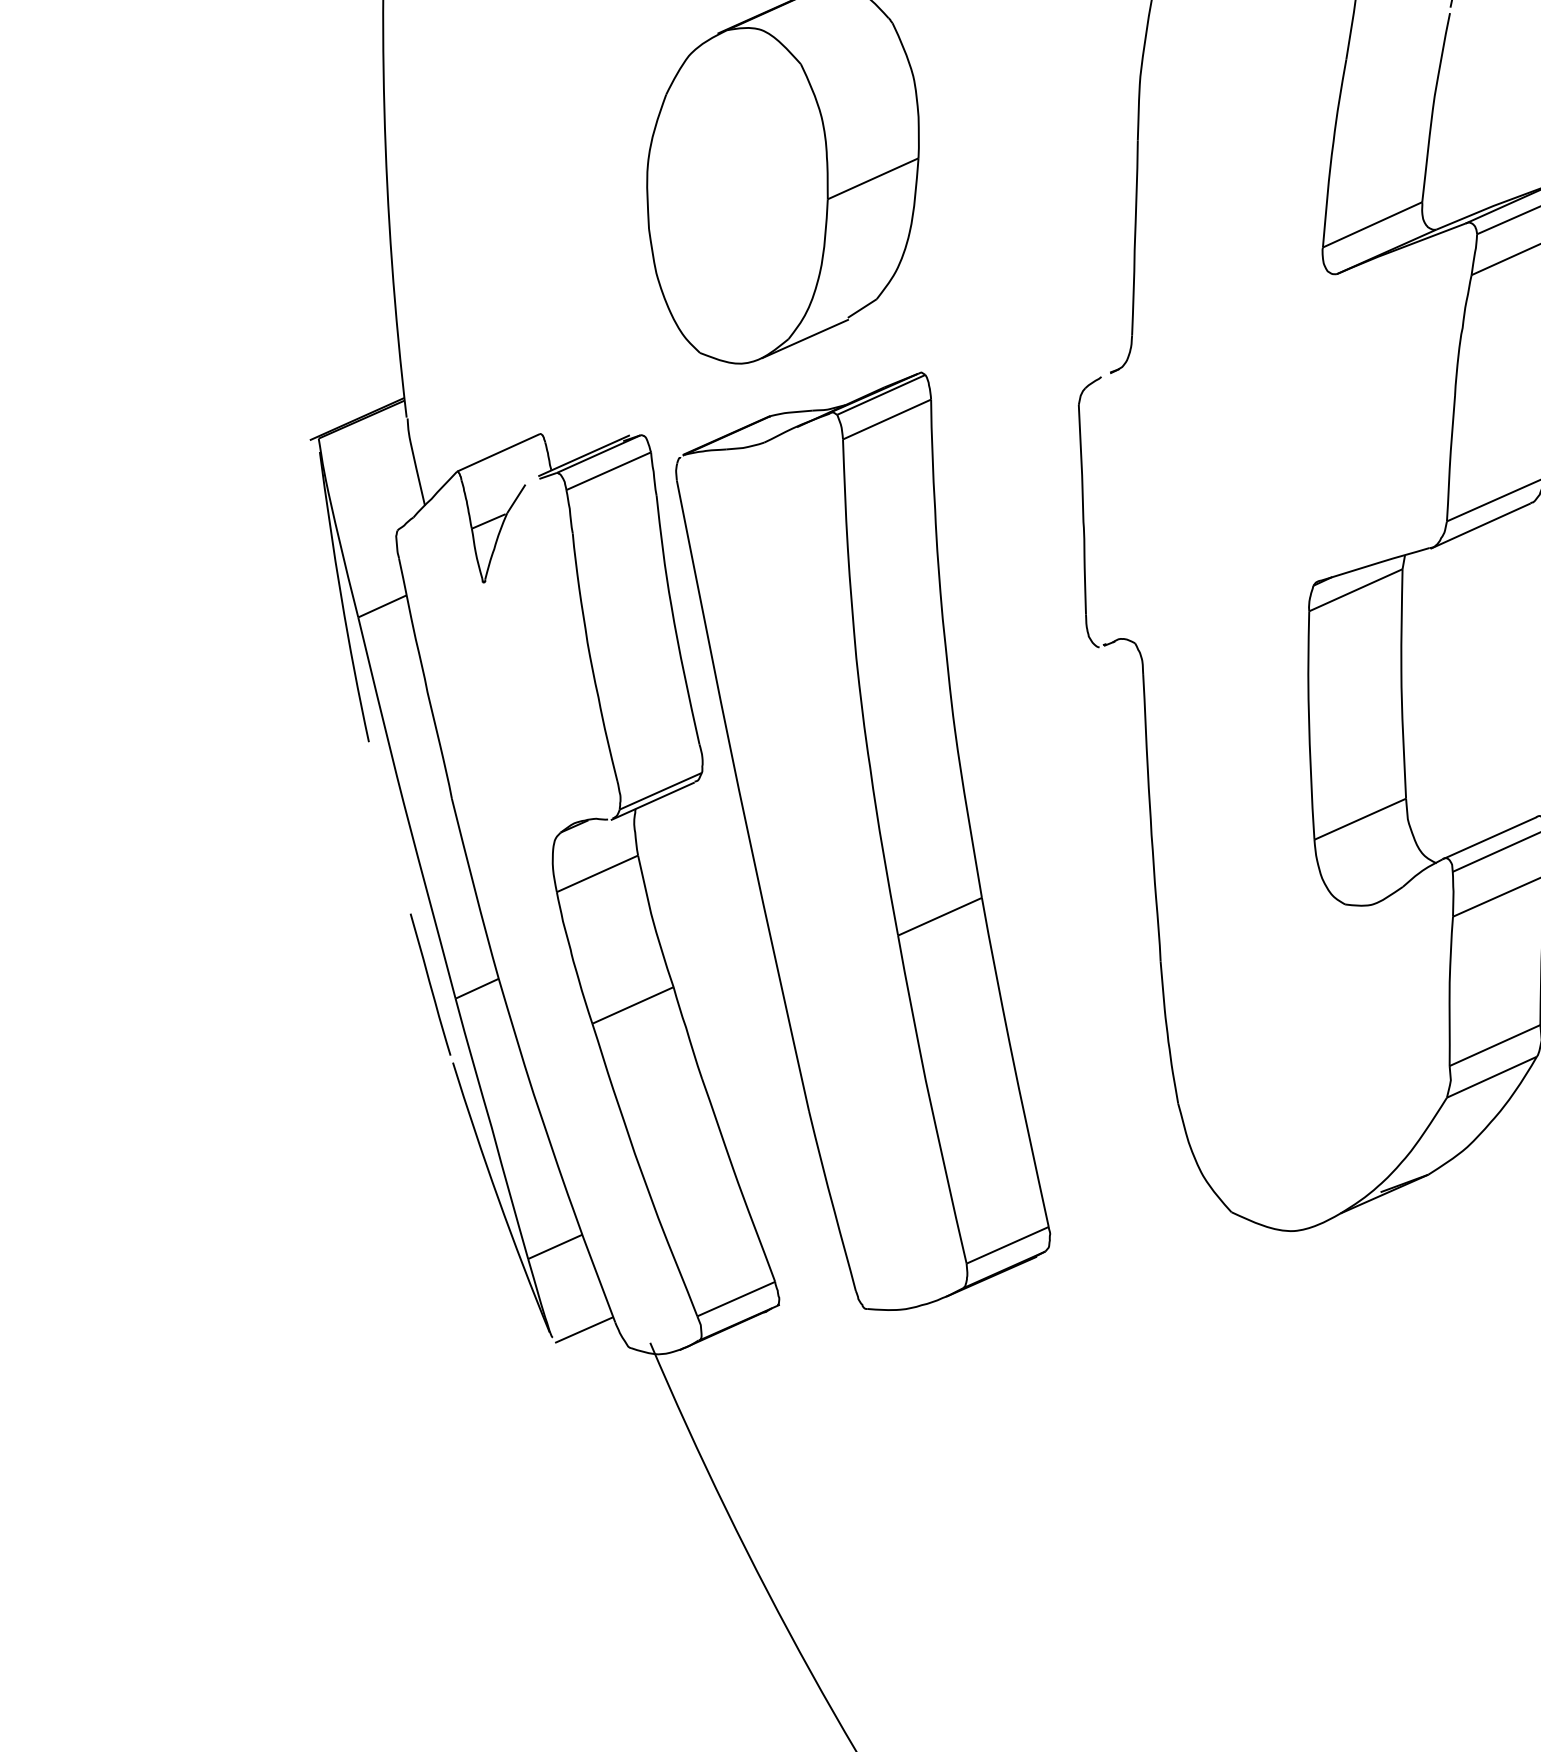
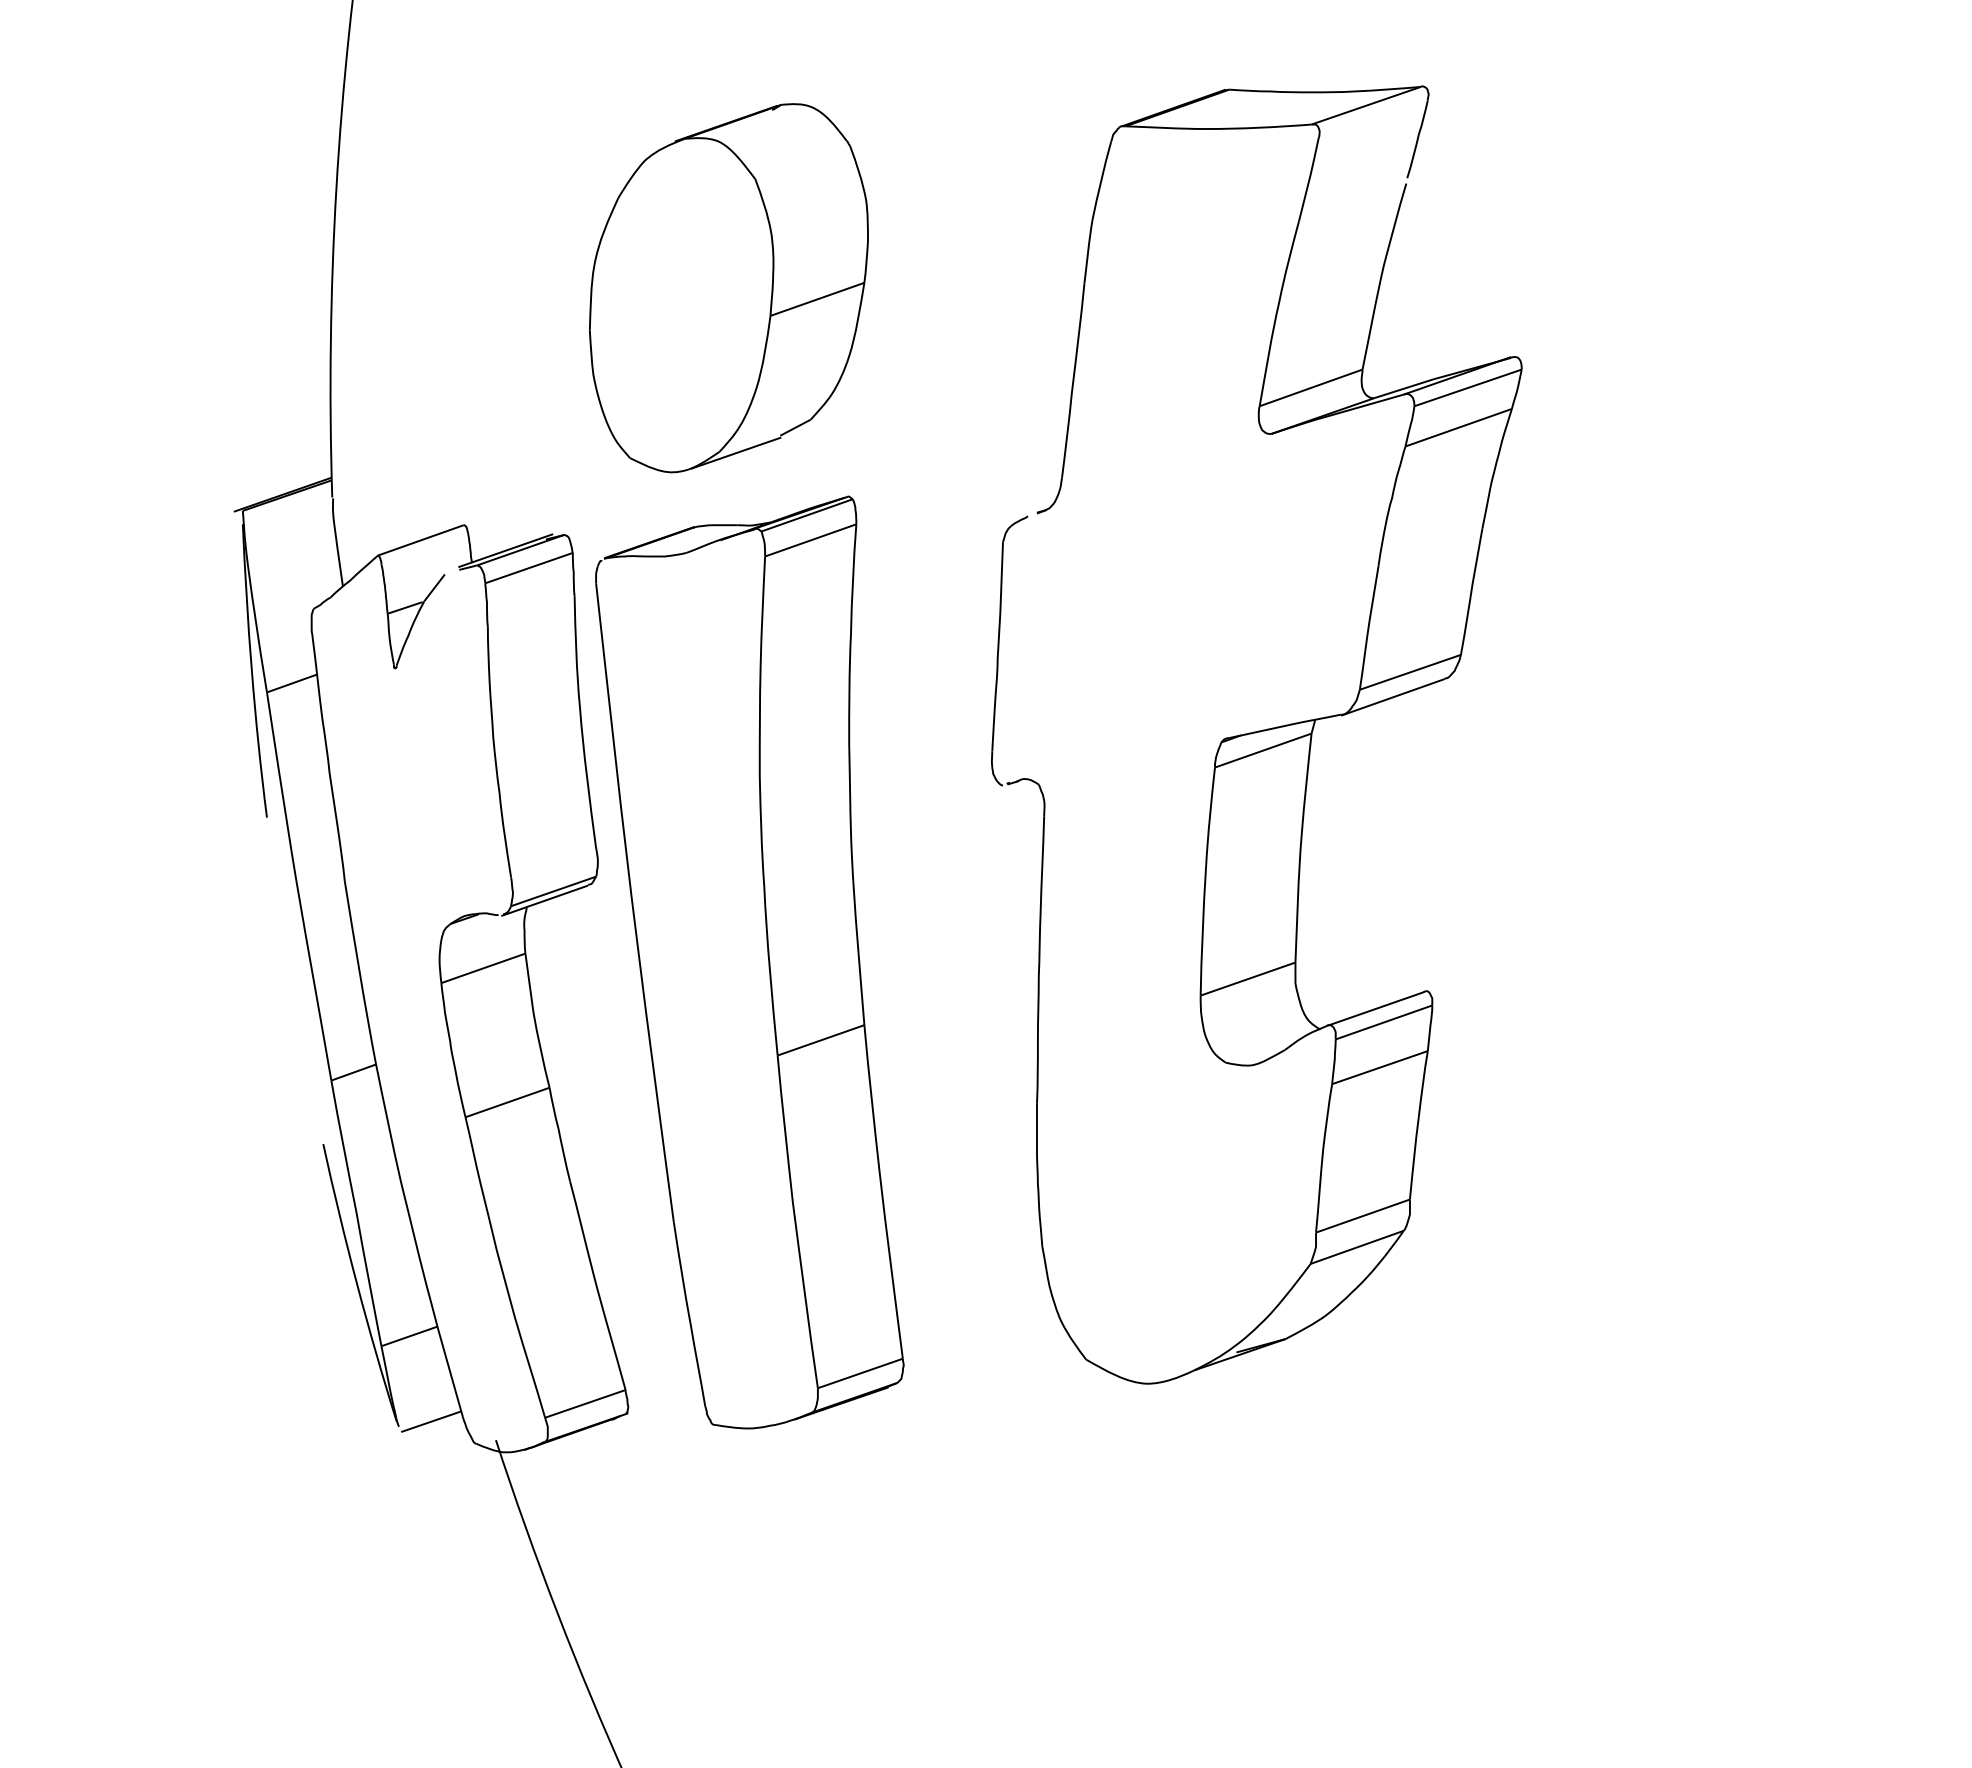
line: (430, 984) -> (307, 1064), removed

